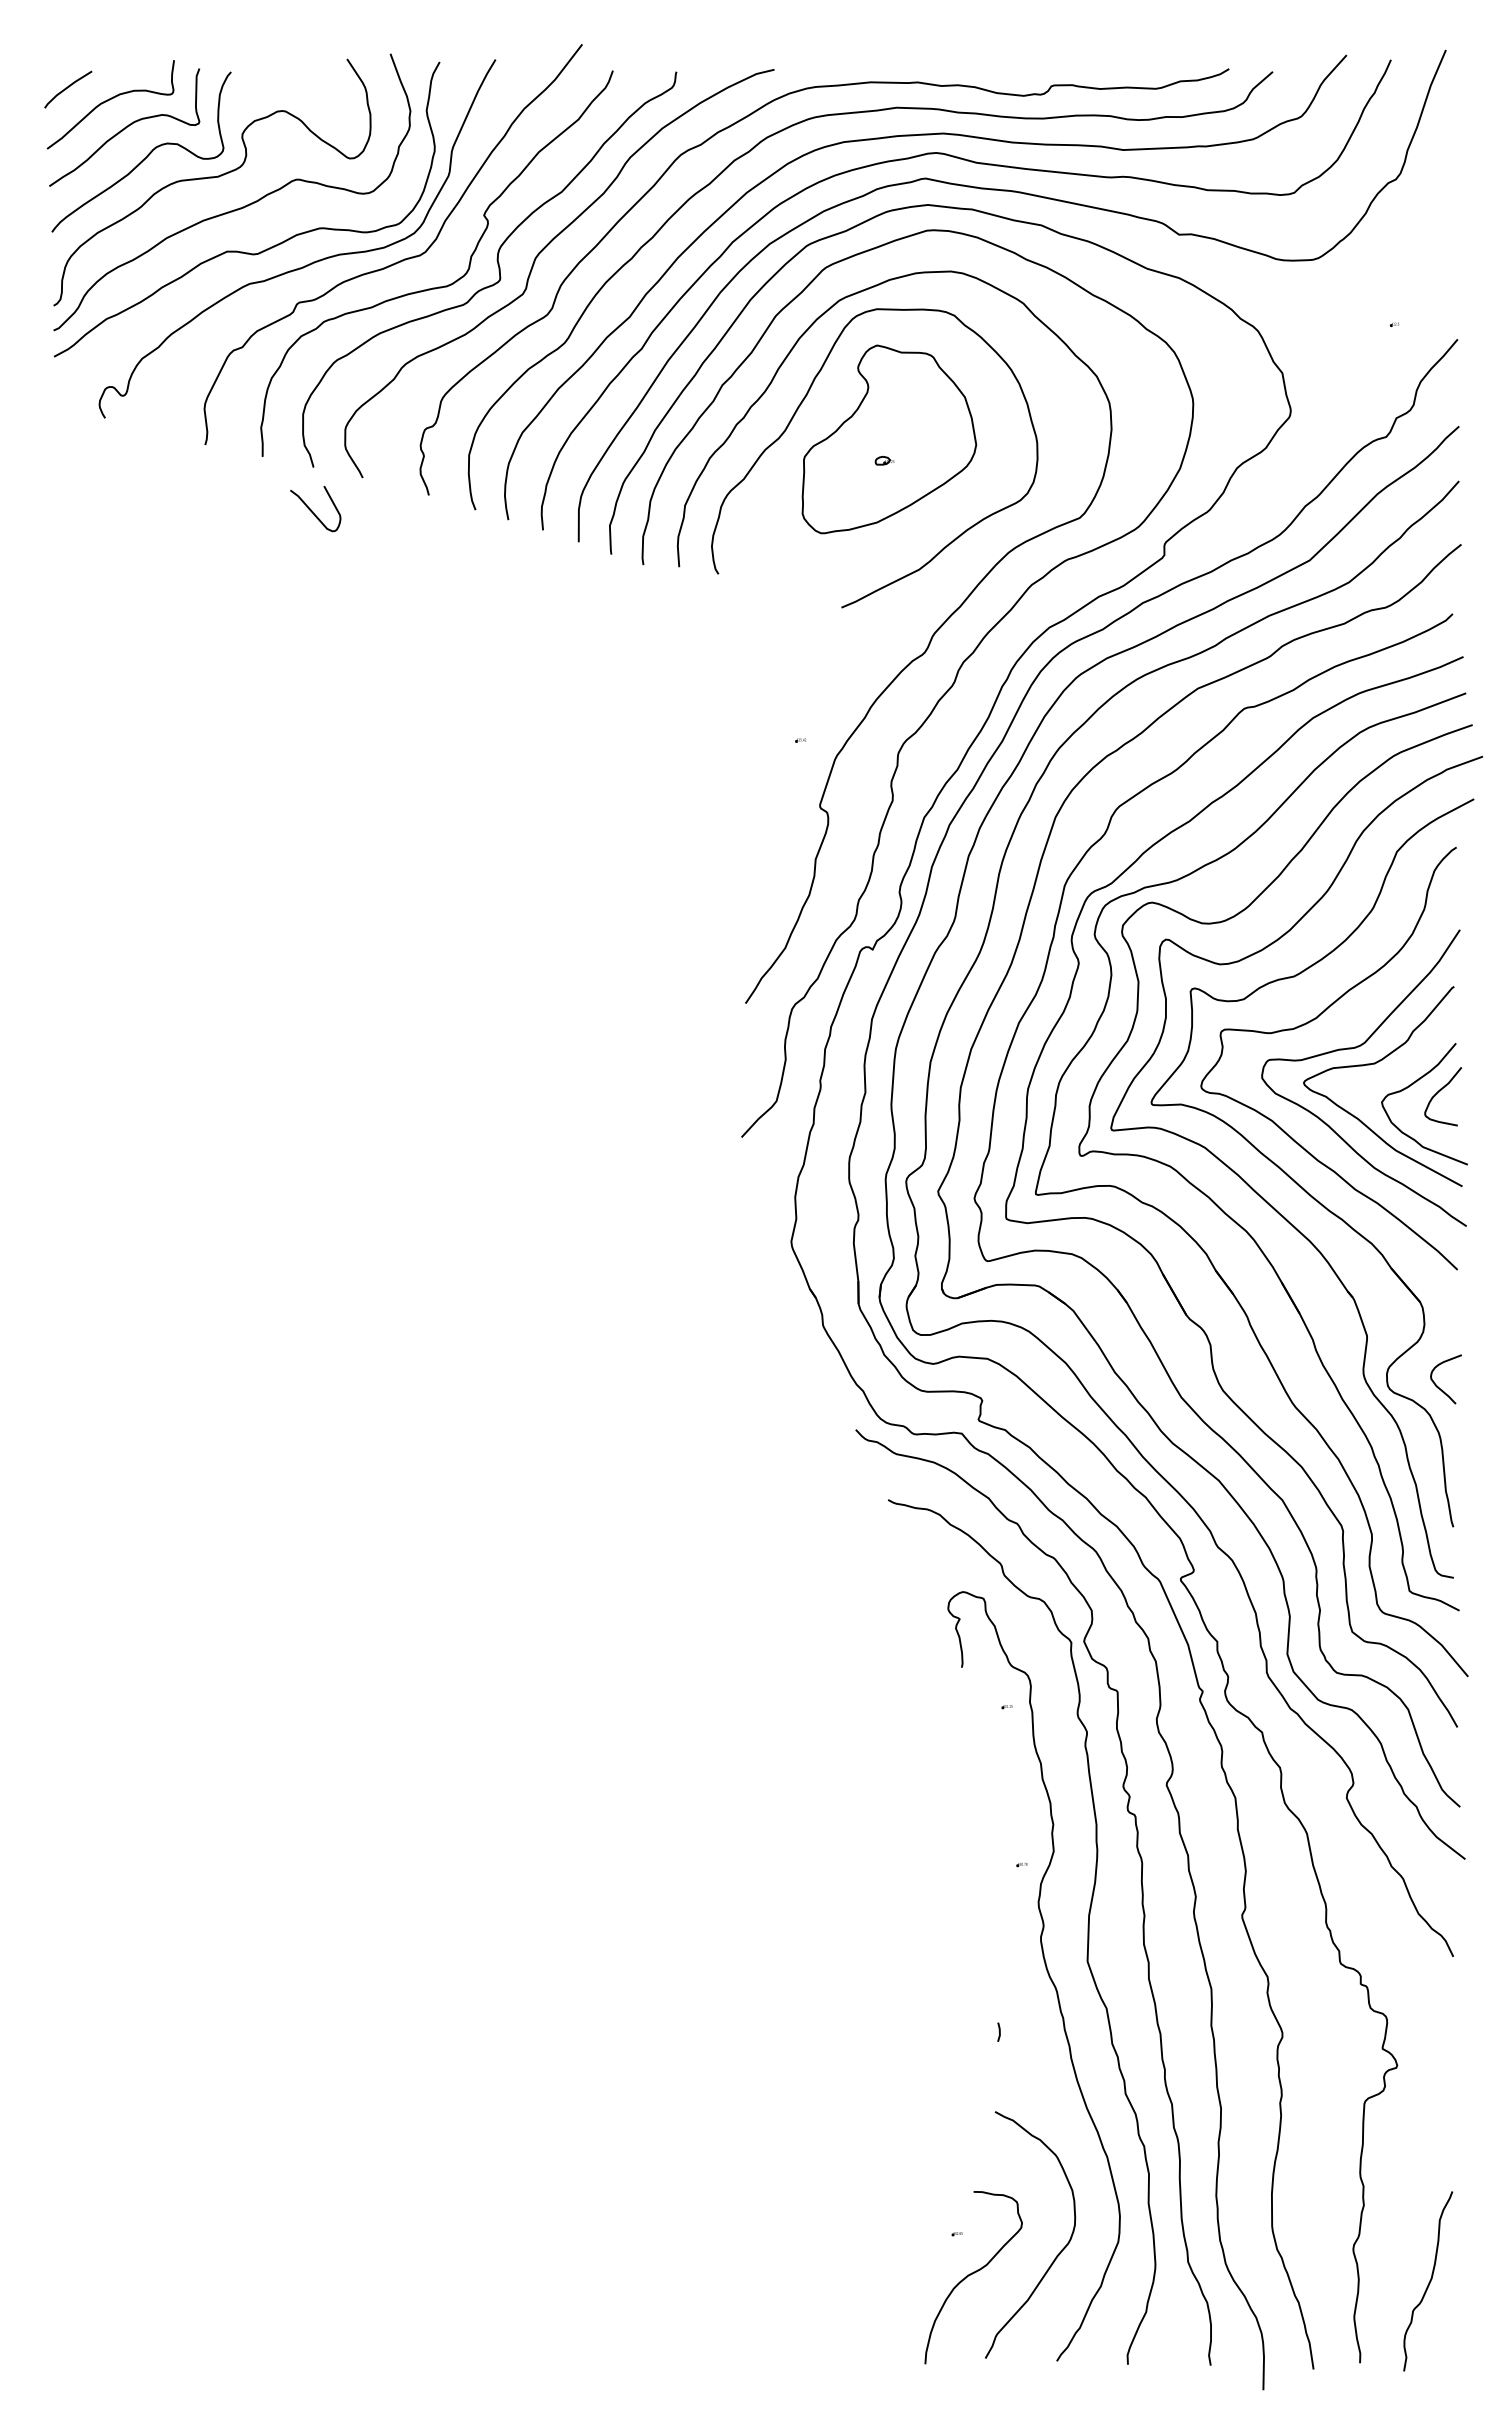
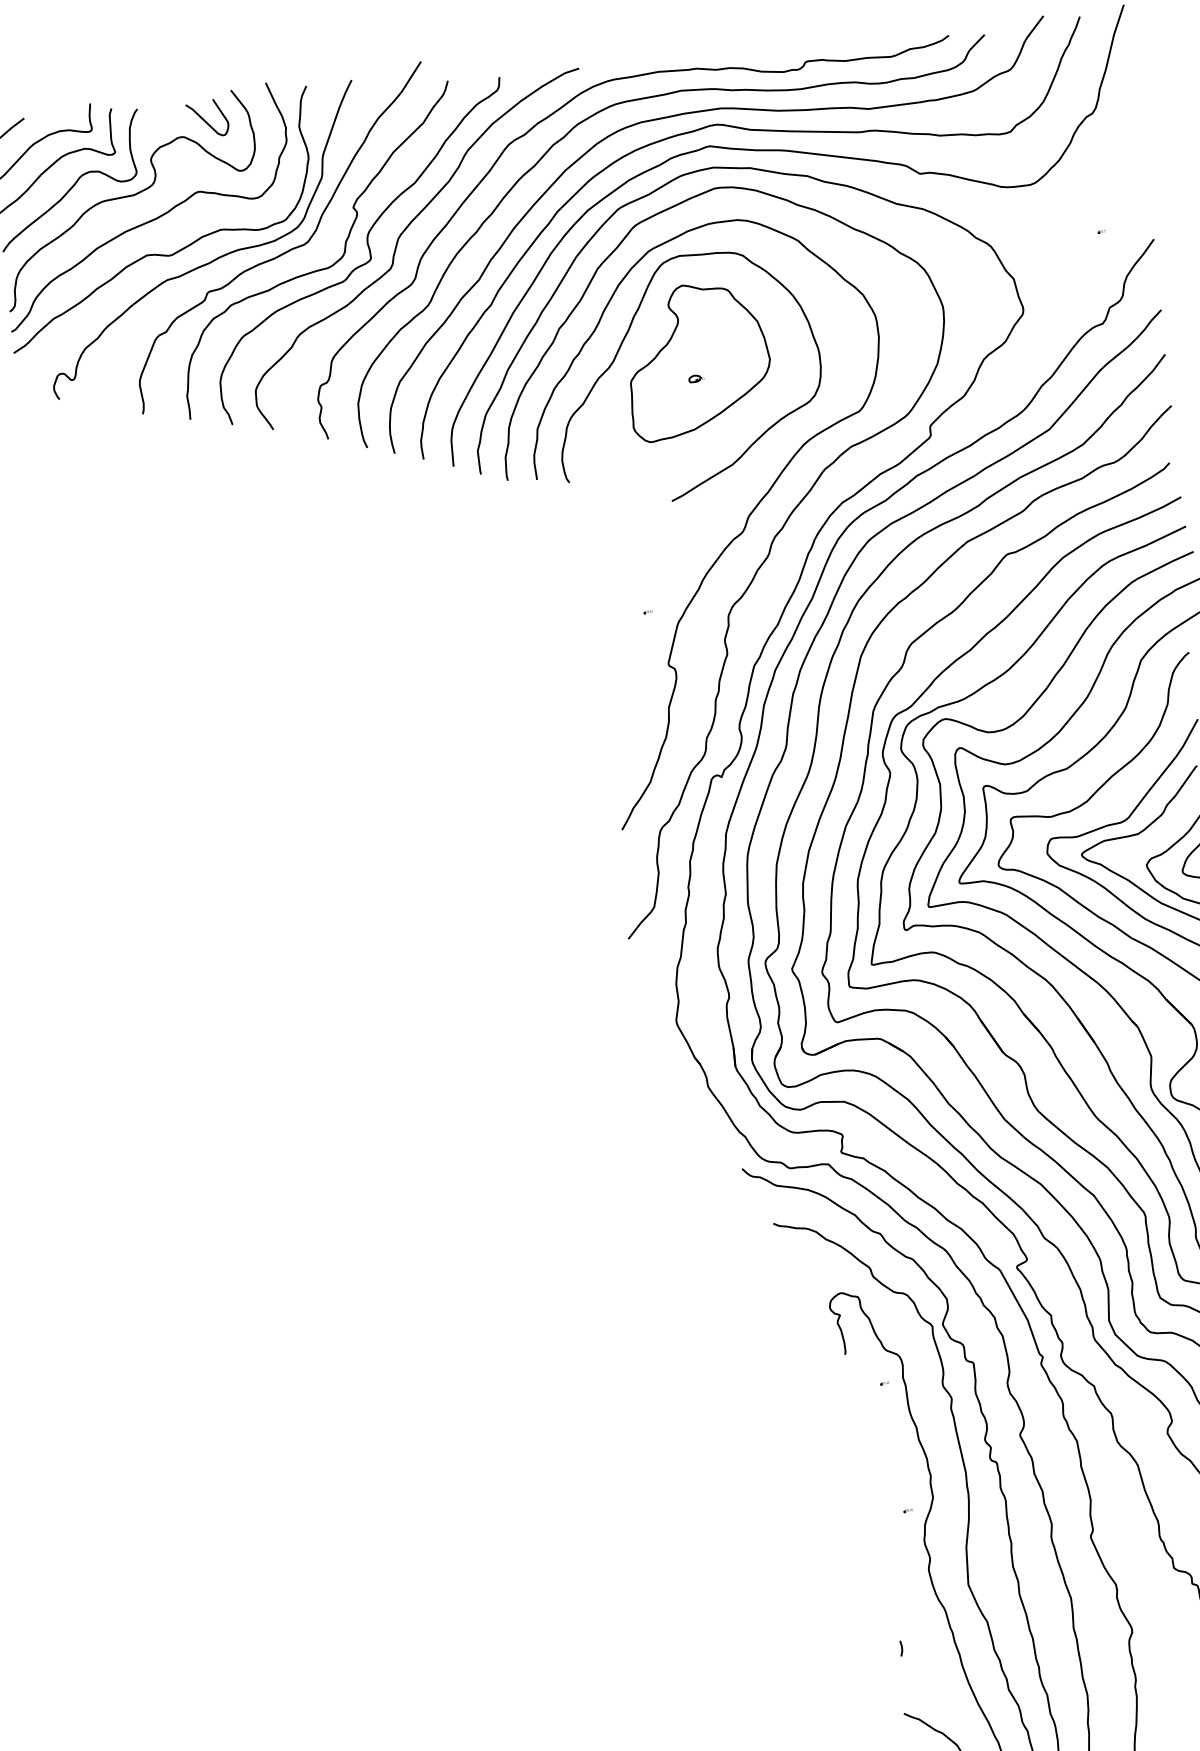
curve: (313, 511) -> (205, 120), moved

